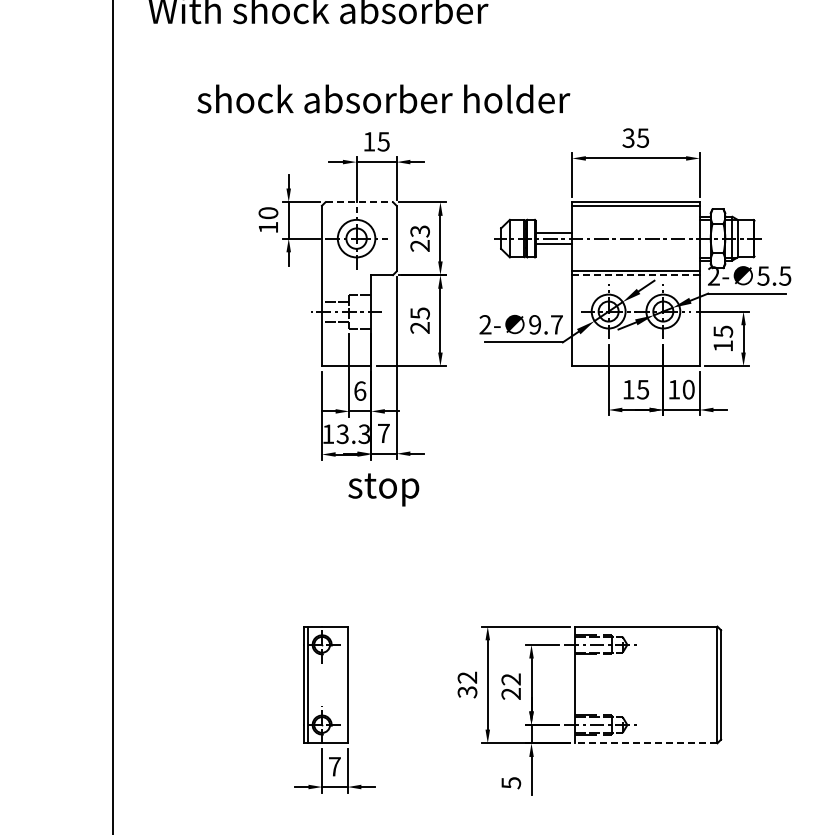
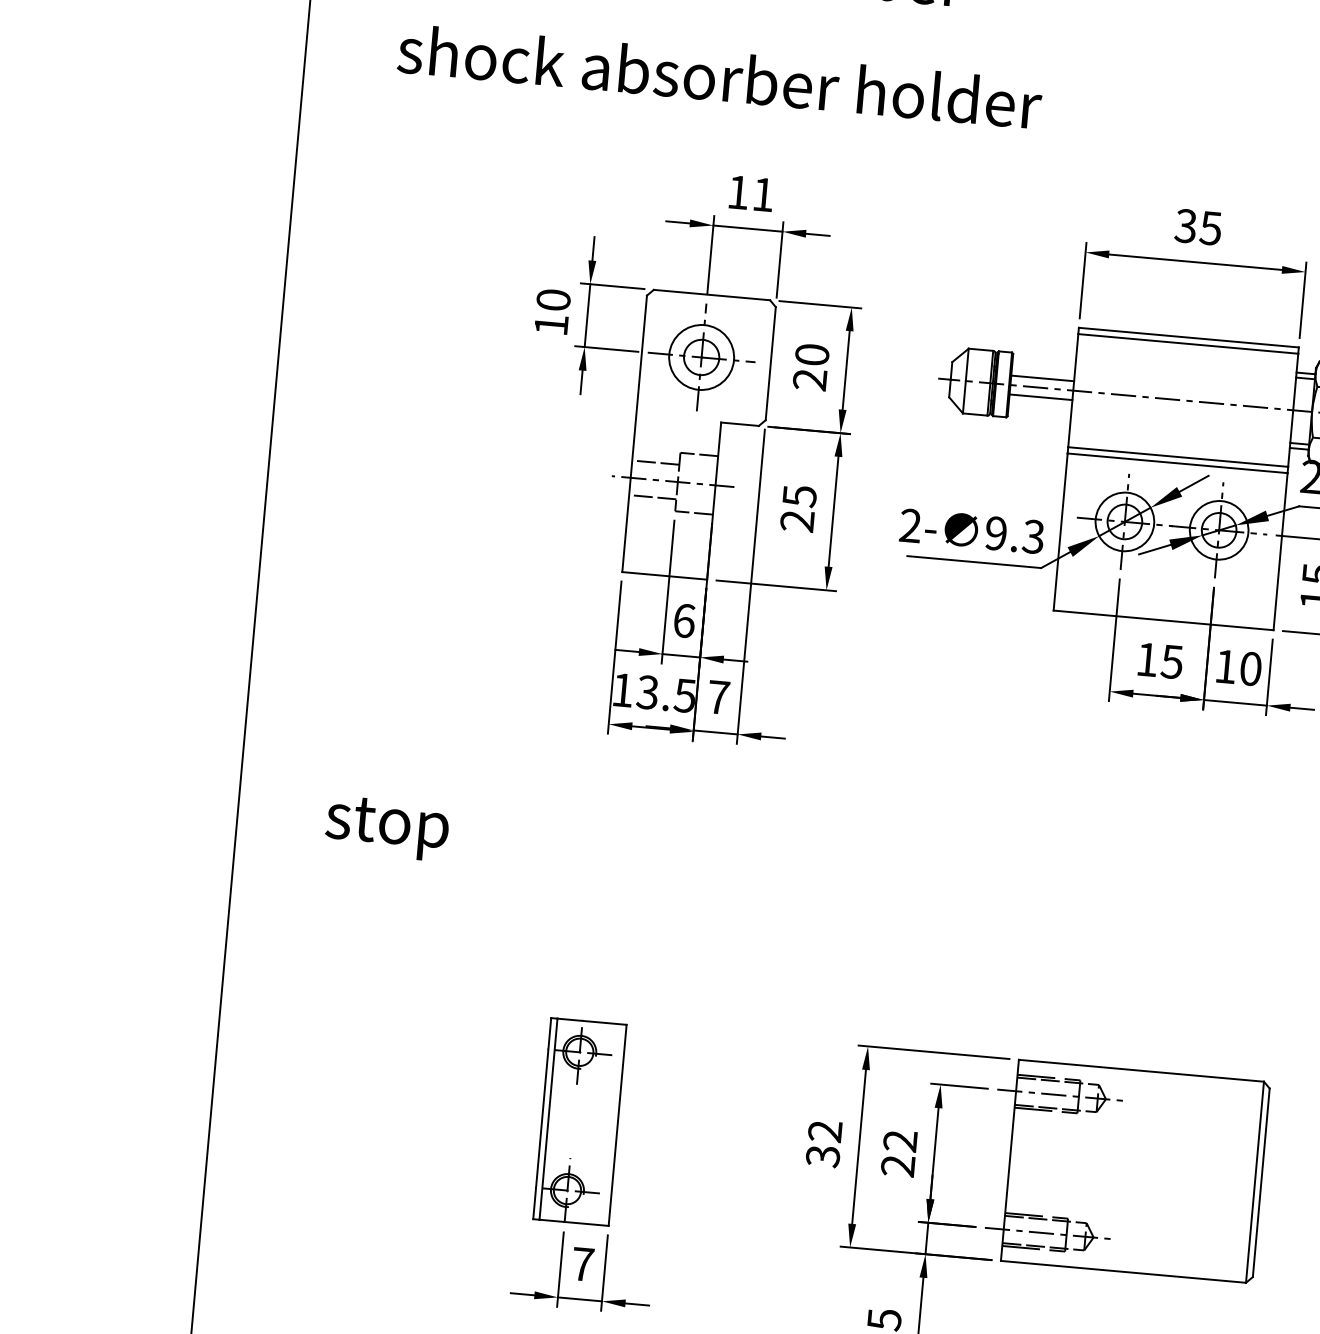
text: (383, 98) -> (719, 75), moved
text: (383, 141) -> (762, 194), 15 -> 11
line: (359, 202) -> (712, 295), dashed -> solid
text: (419, 231) -> (811, 354), 23 -> 20
line: (636, 275) -> (1178, 464), dashed -> solid
text: (556, 324) -> (1033, 536), 9.7 -> 9.3
text: (364, 433) -> (685, 694), 13.3 -> 13.5
text: (383, 489) -> (386, 827), moved
line: (645, 743) -> (1121, 1272), dashed -> solid

